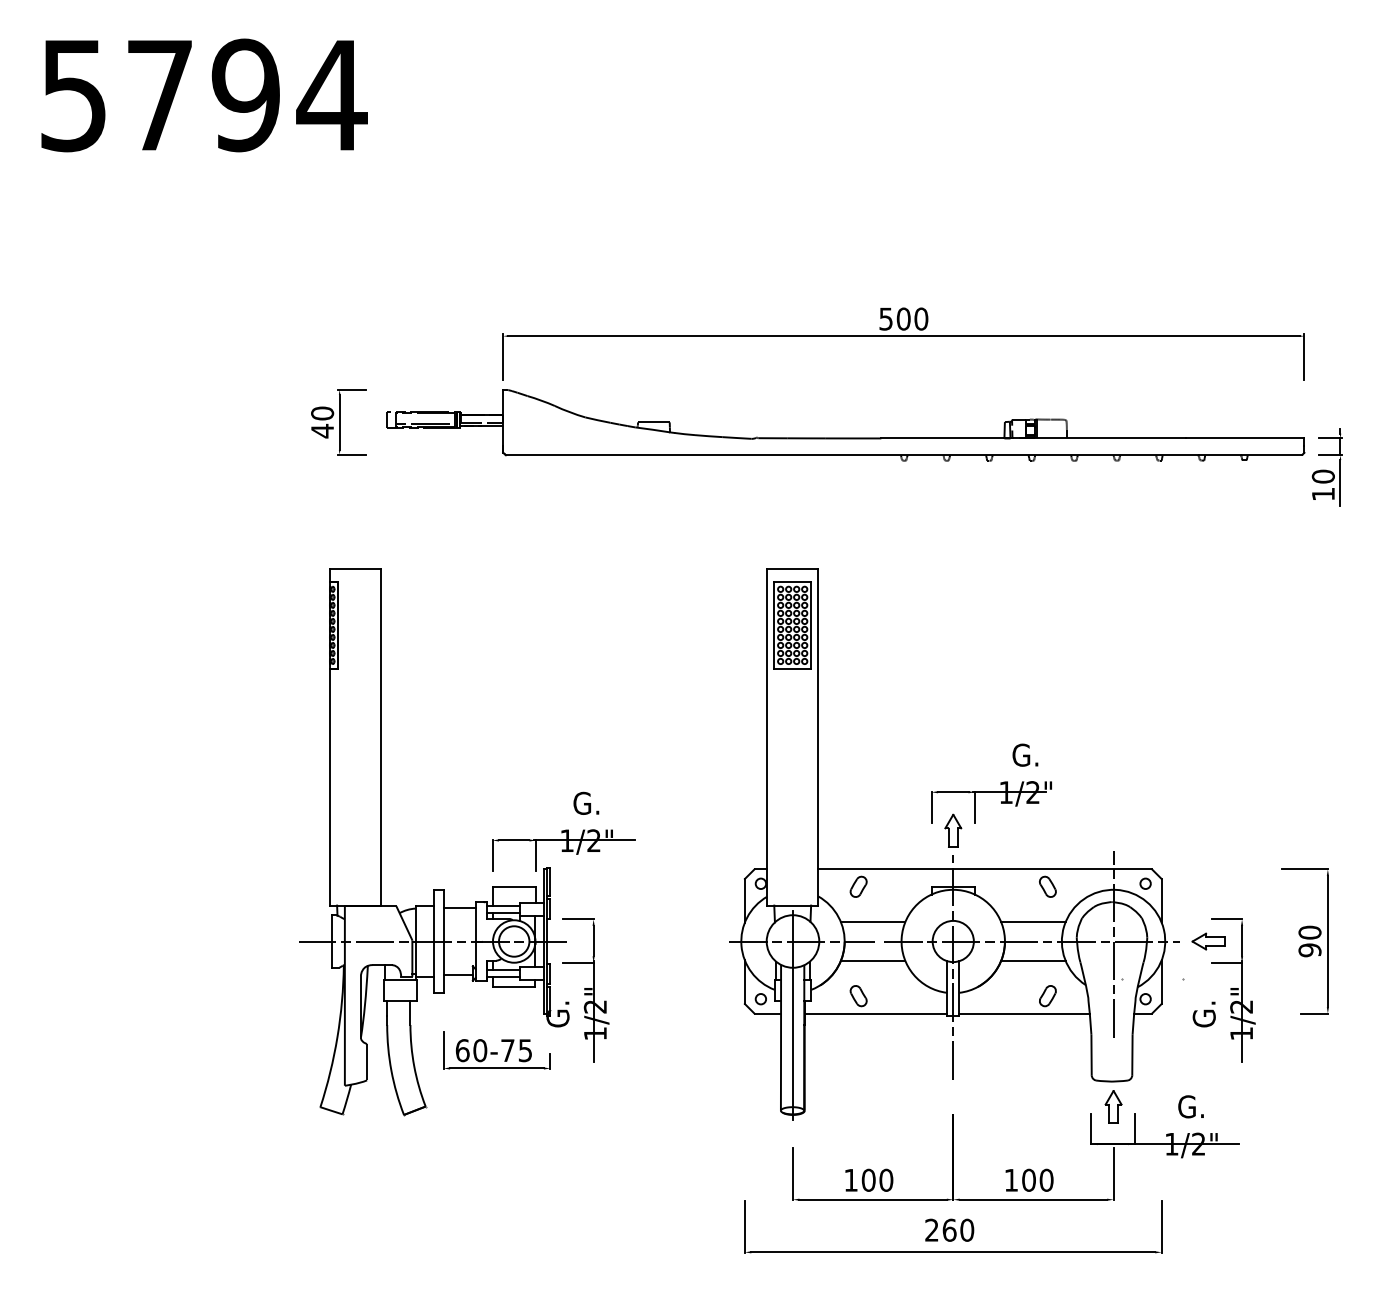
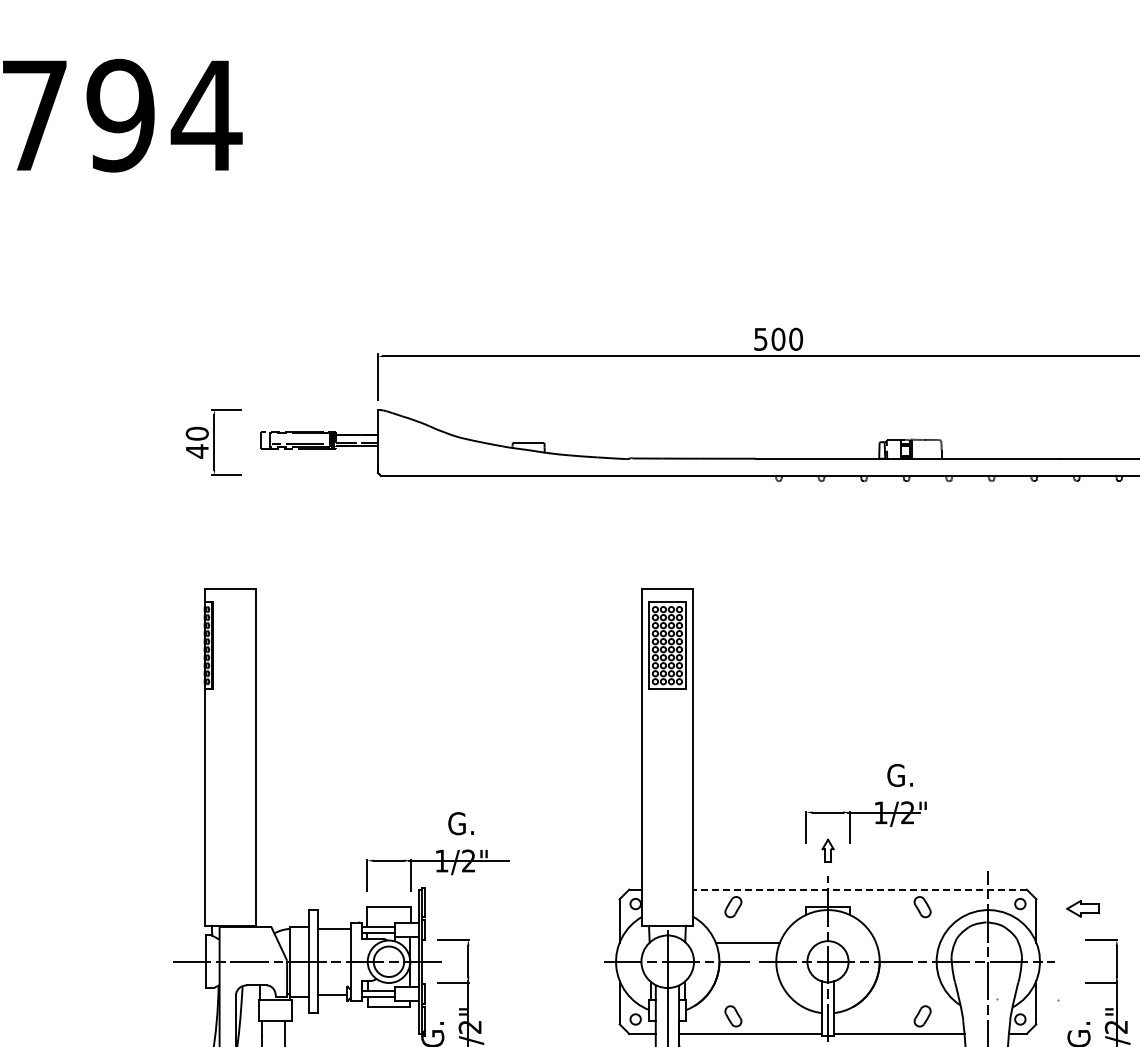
part: (953, 830) -> (828, 850), size x0.7
line: (985, 869) -> (860, 889), solid -> dashed
line: (1033, 922) -> (908, 942), removed
part: (1208, 941) -> (1083, 908), moved
line: (872, 960) -> (747, 980), removed
line: (1033, 960) -> (908, 980), removed

